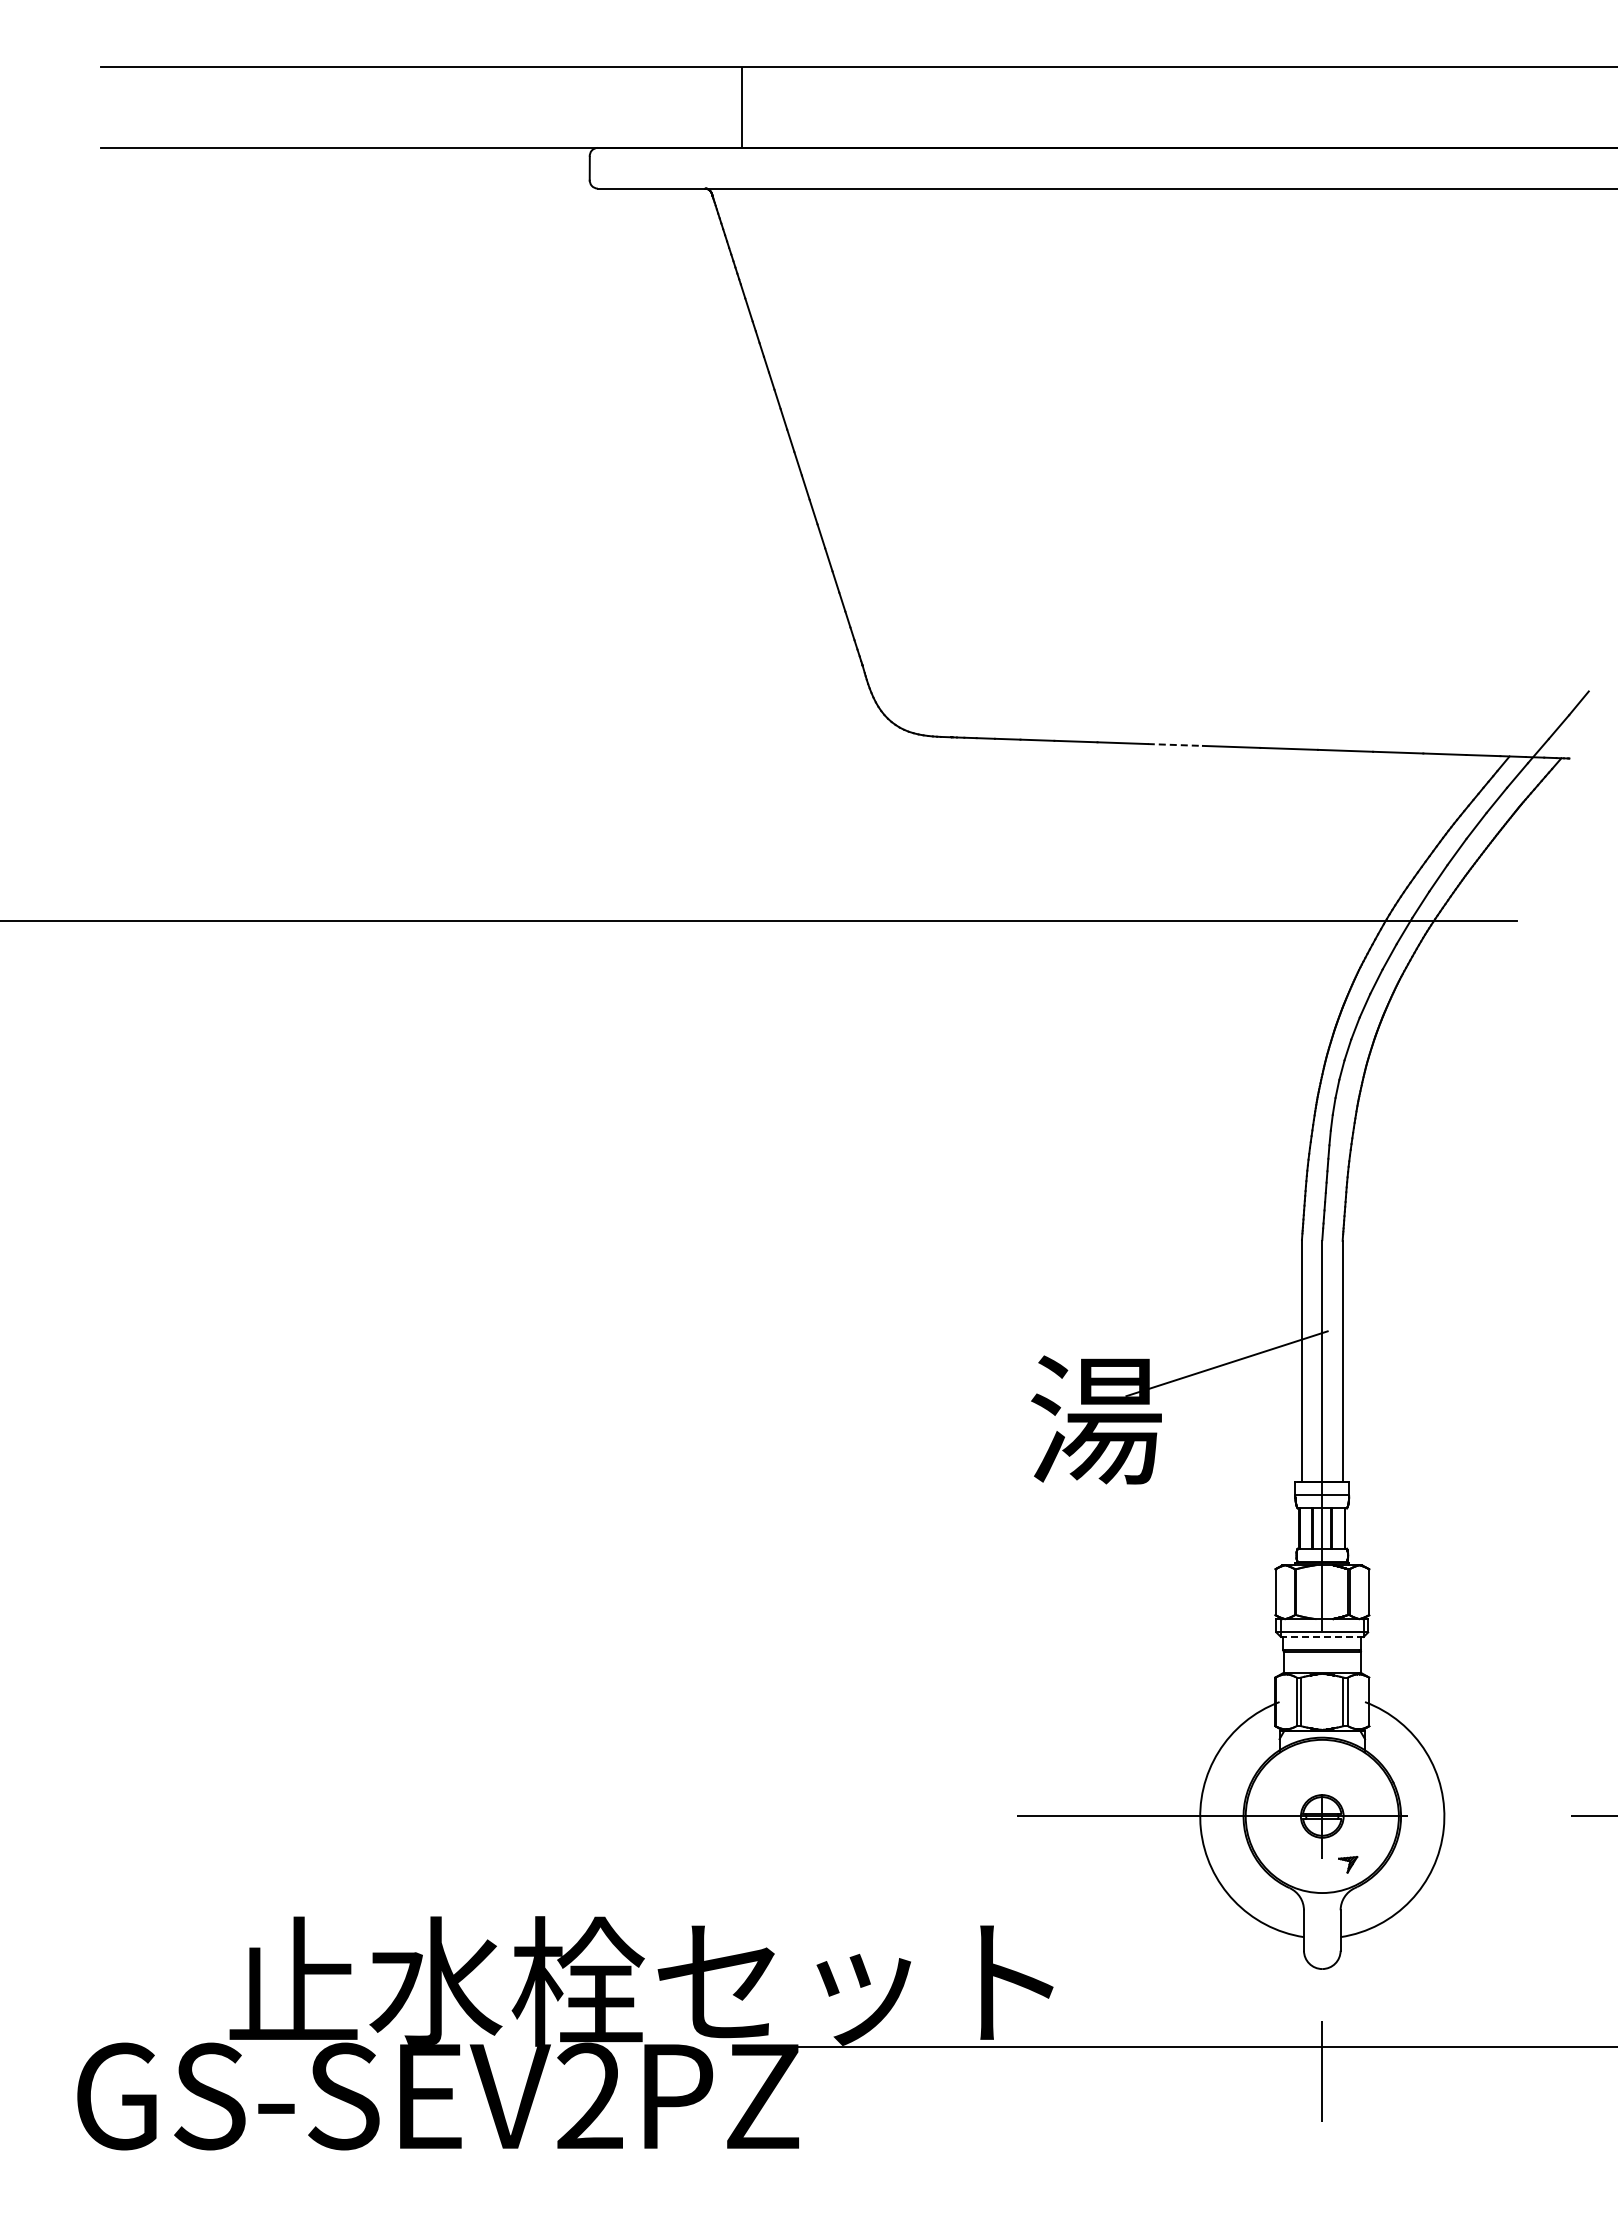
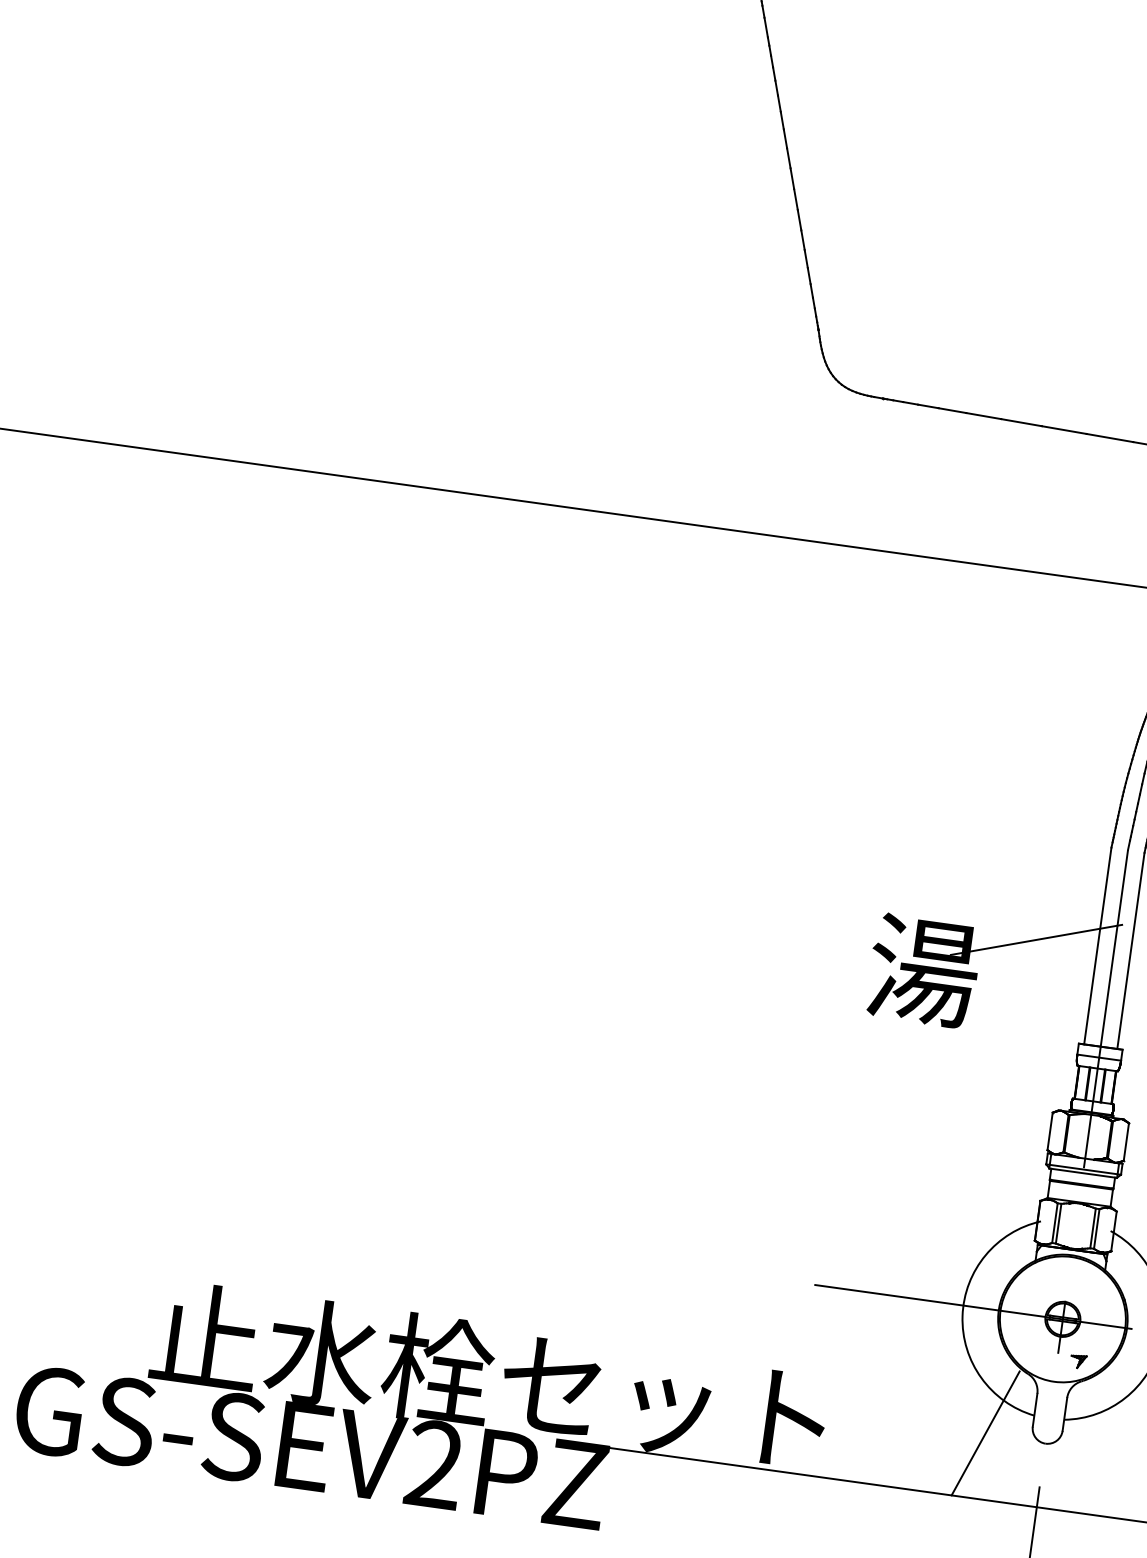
line: (1175, 744) -> (1064, 429), dashed -> solid
line: (1322, 1636) -> (1083, 1172), dashed -> solid
line: (1247, 1966) -> (985, 1433), added

